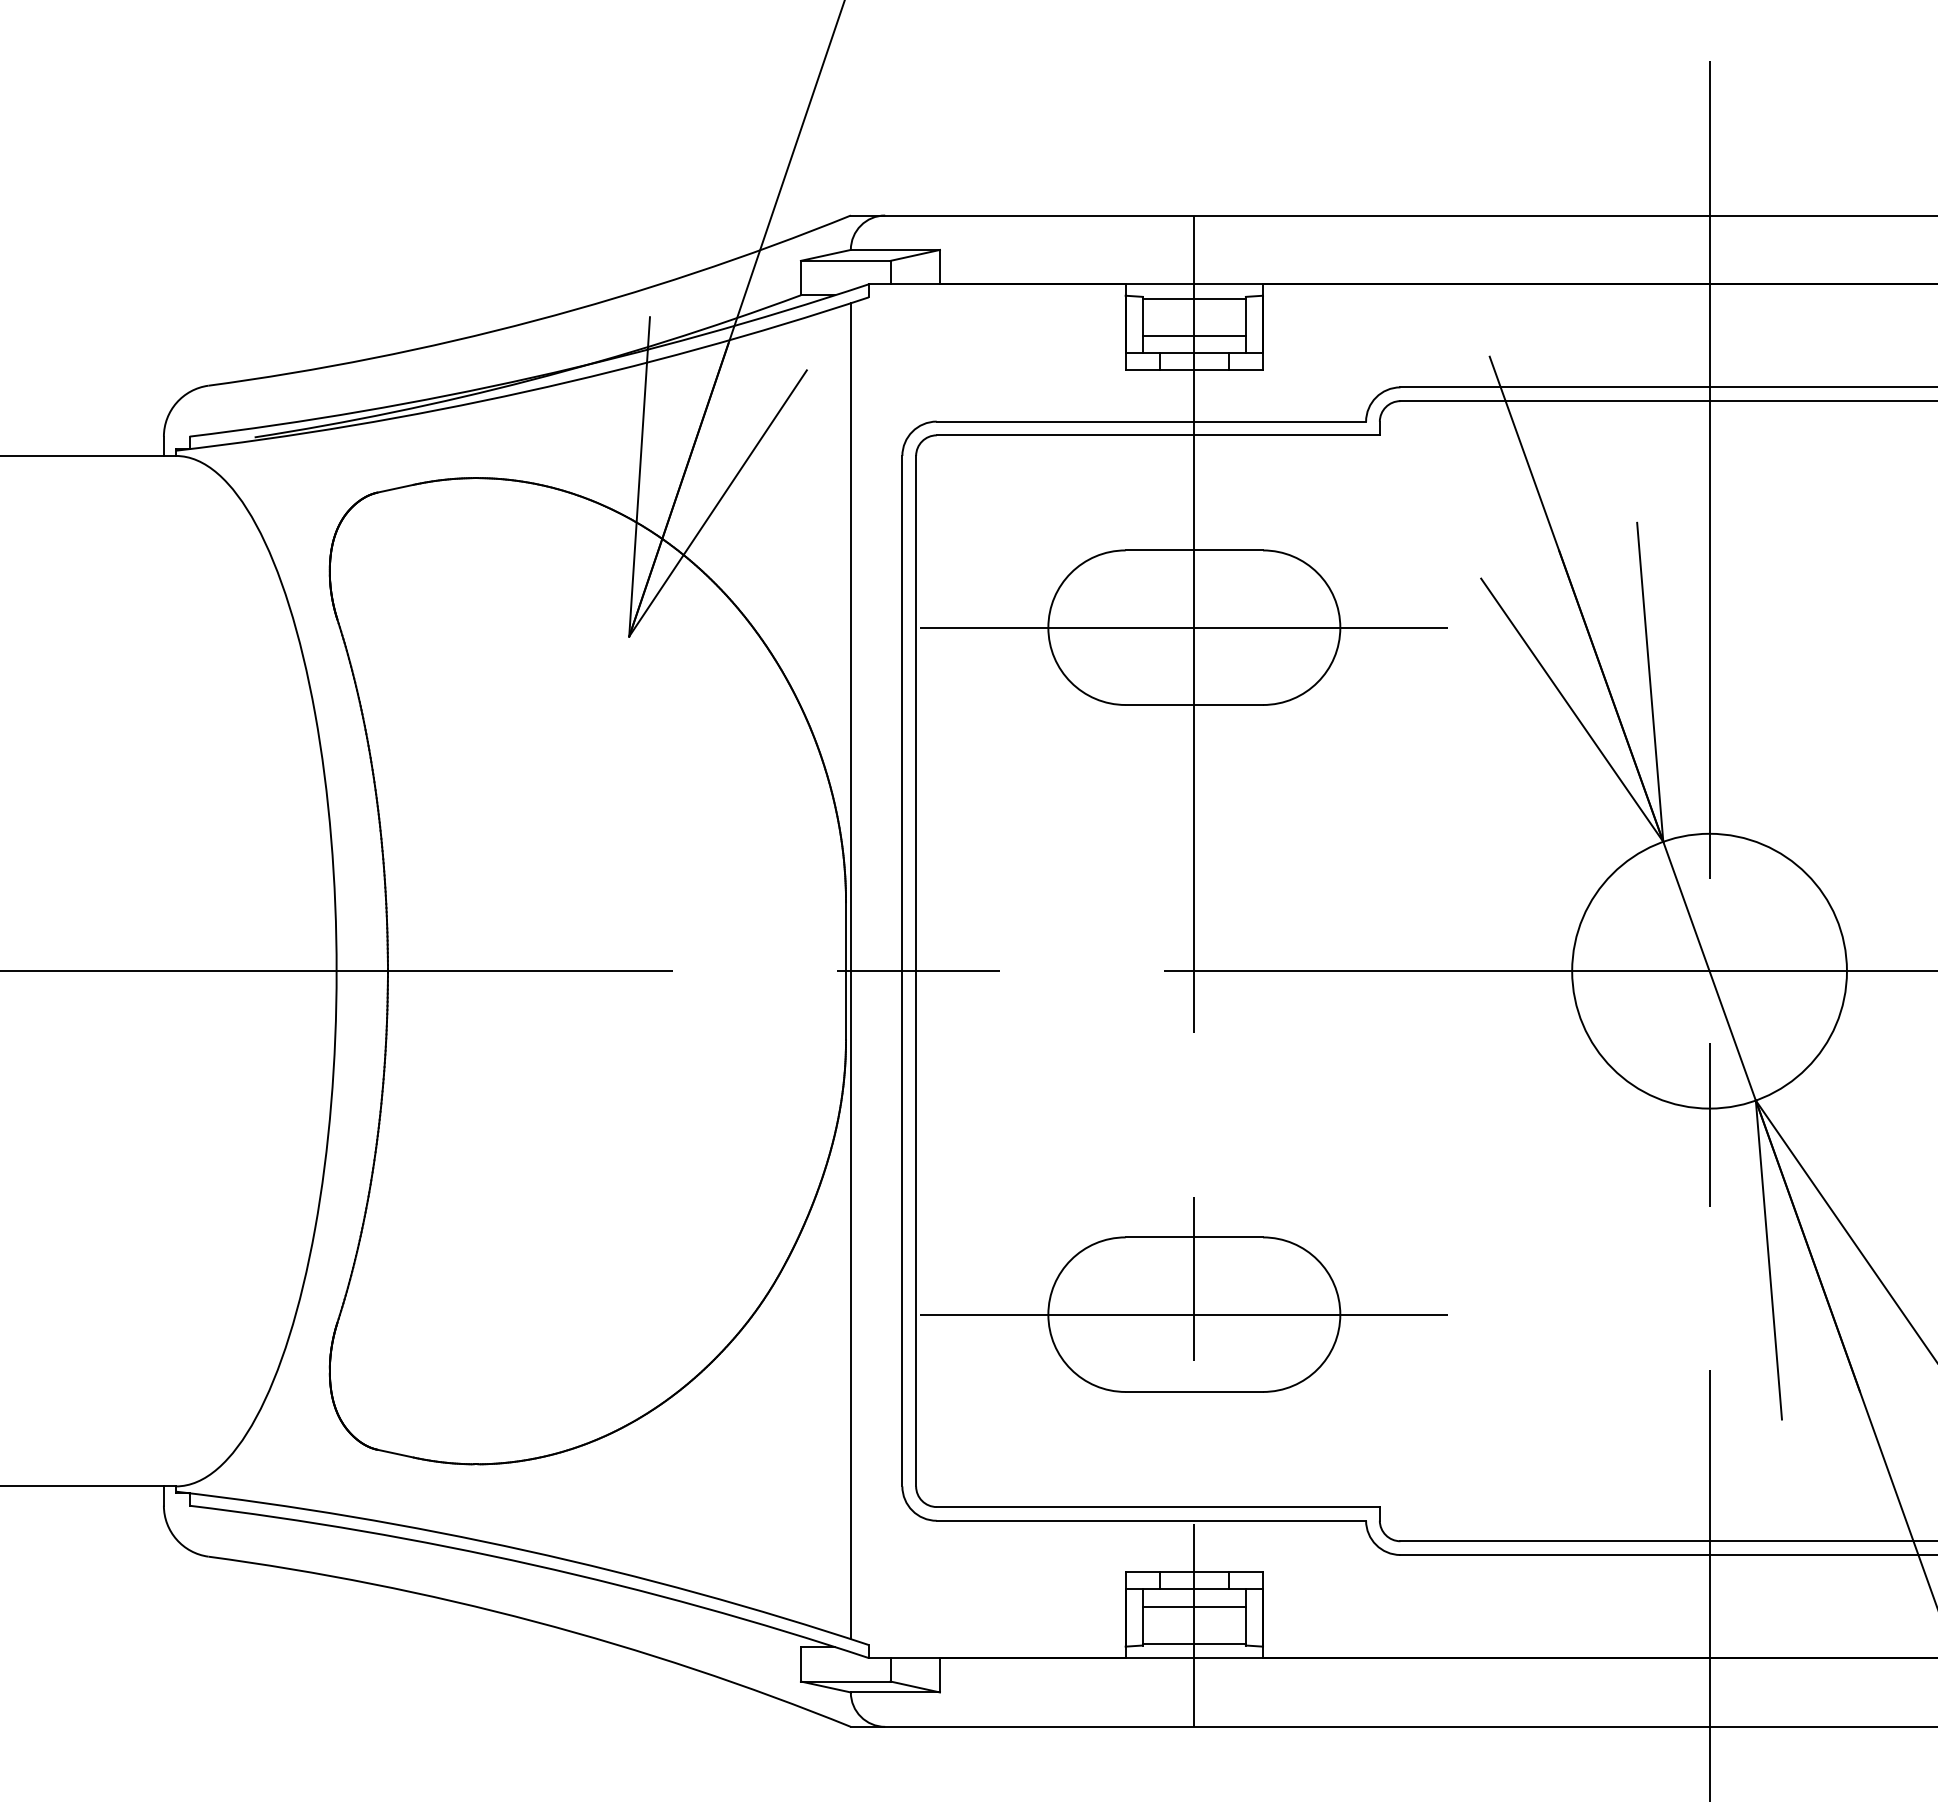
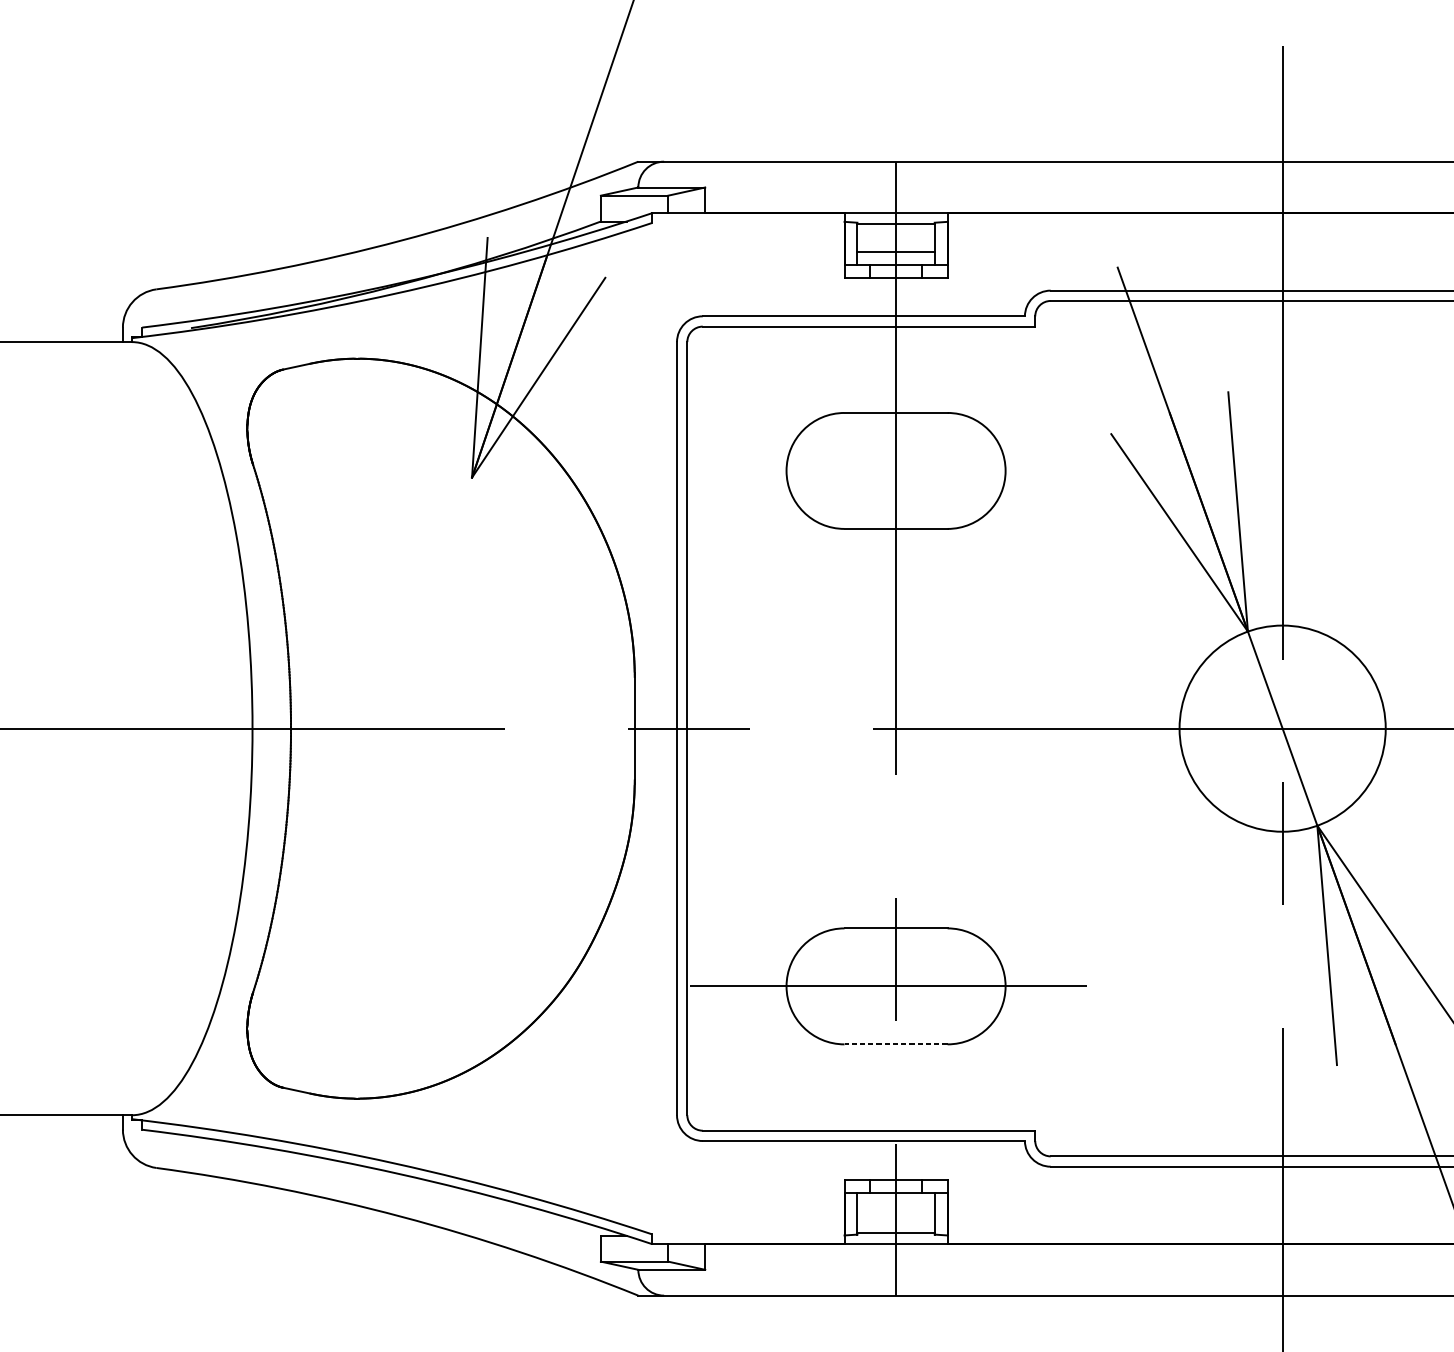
line: (1183, 627) -> (887, 470), removed
line: (850, 971) -> (638, 728), removed
line: (1194, 1391) -> (896, 1044), solid -> dashed
line: (1193, 1606) -> (895, 1205), removed

